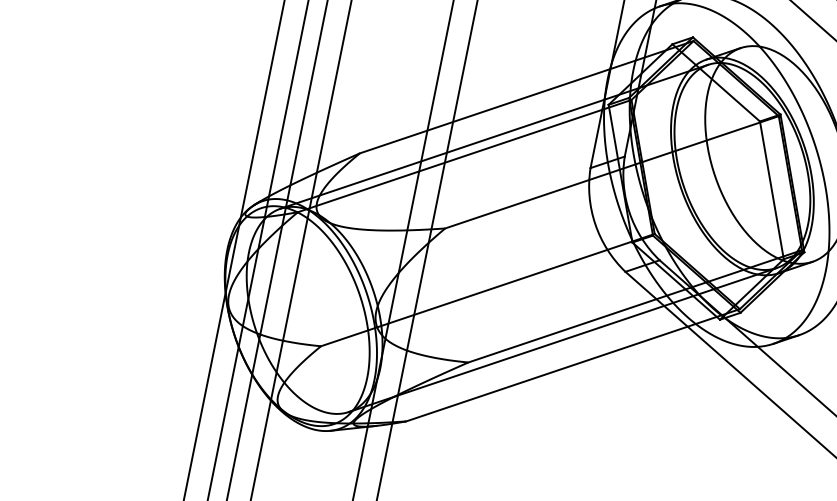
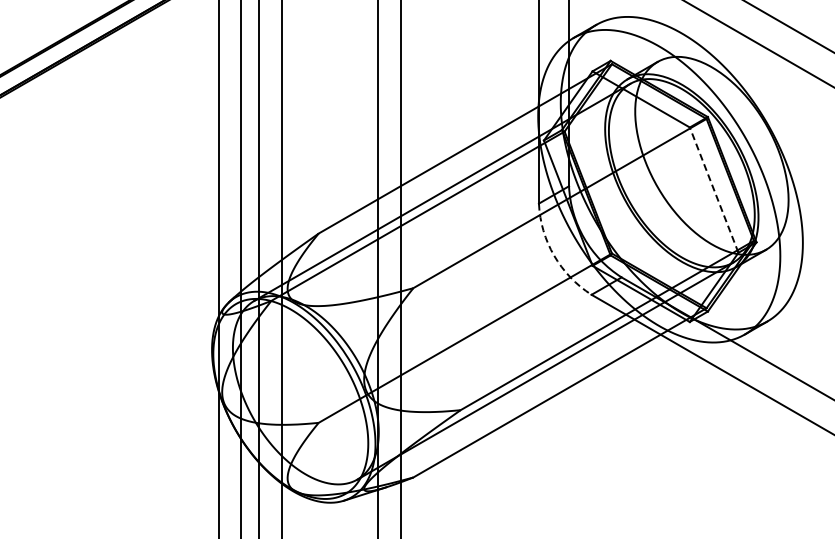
line: (771, 189) -> (713, 189), solid -> dashed
arc: (595, 224) -> (554, 255), solid -> dashed

